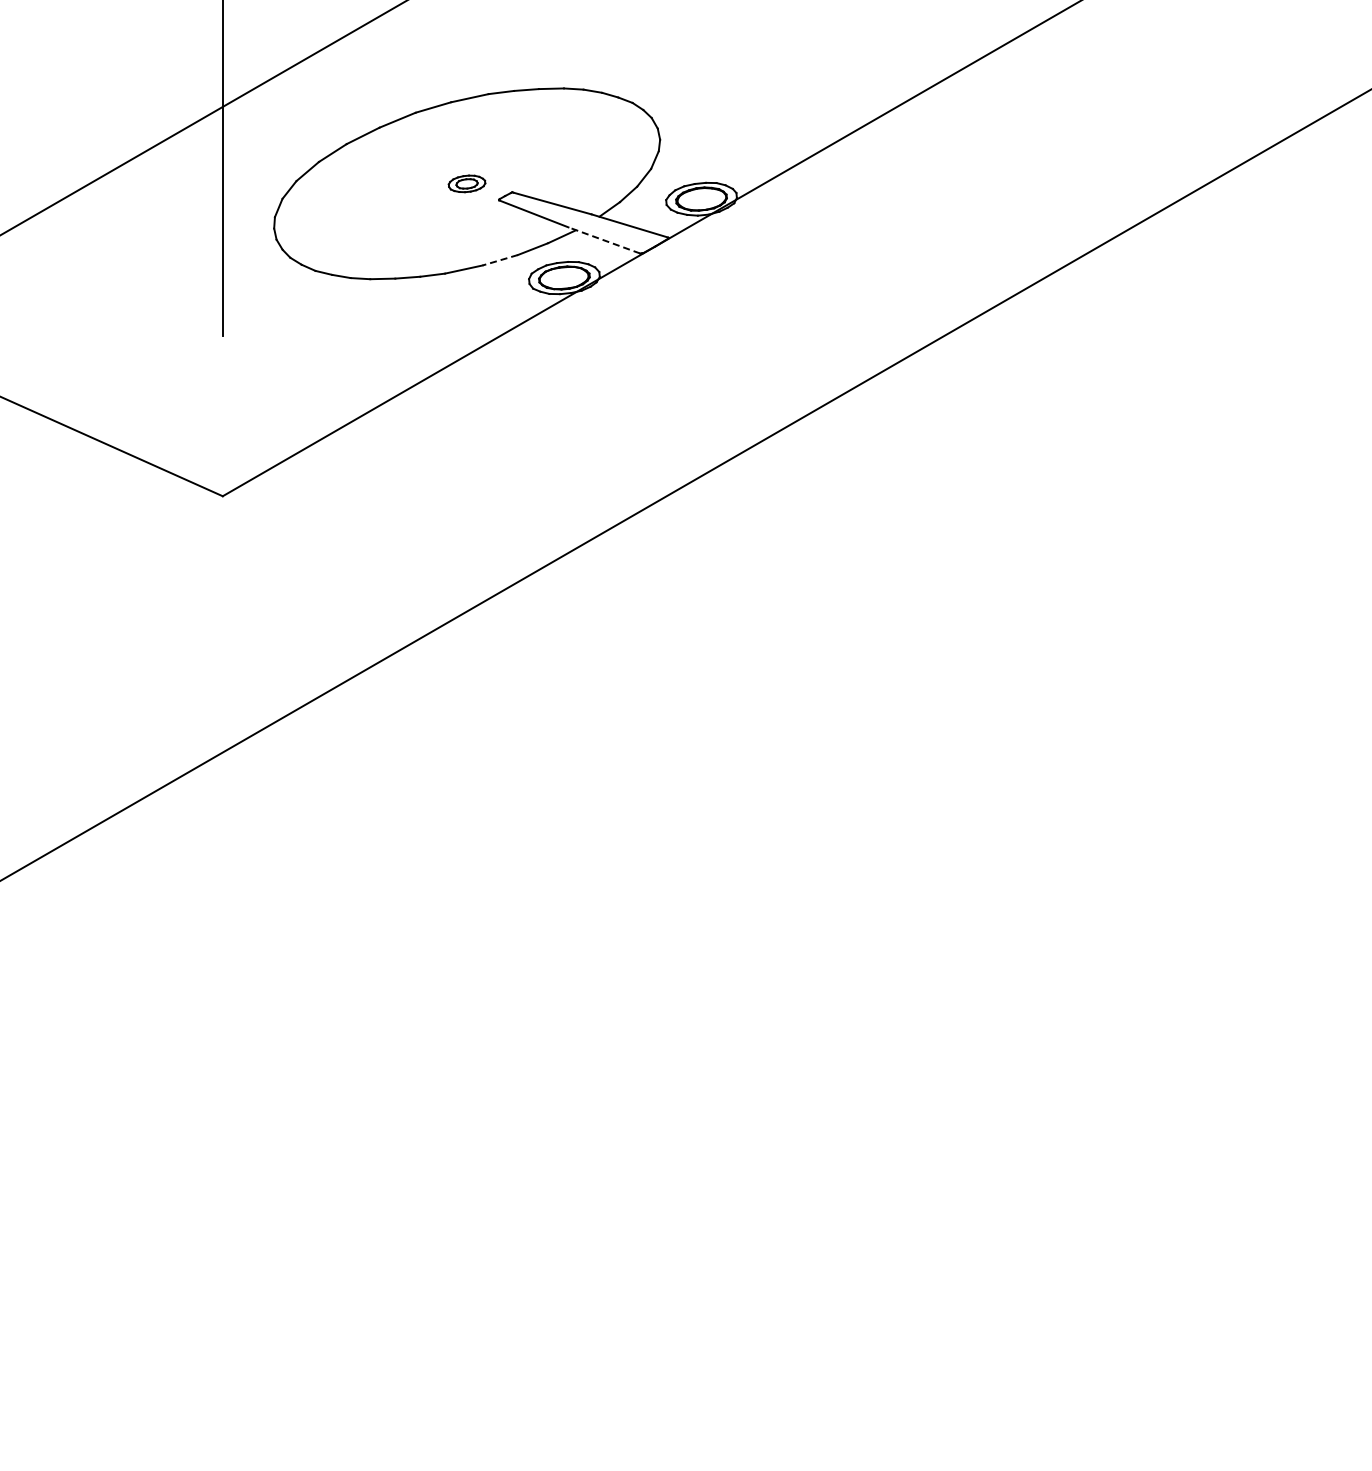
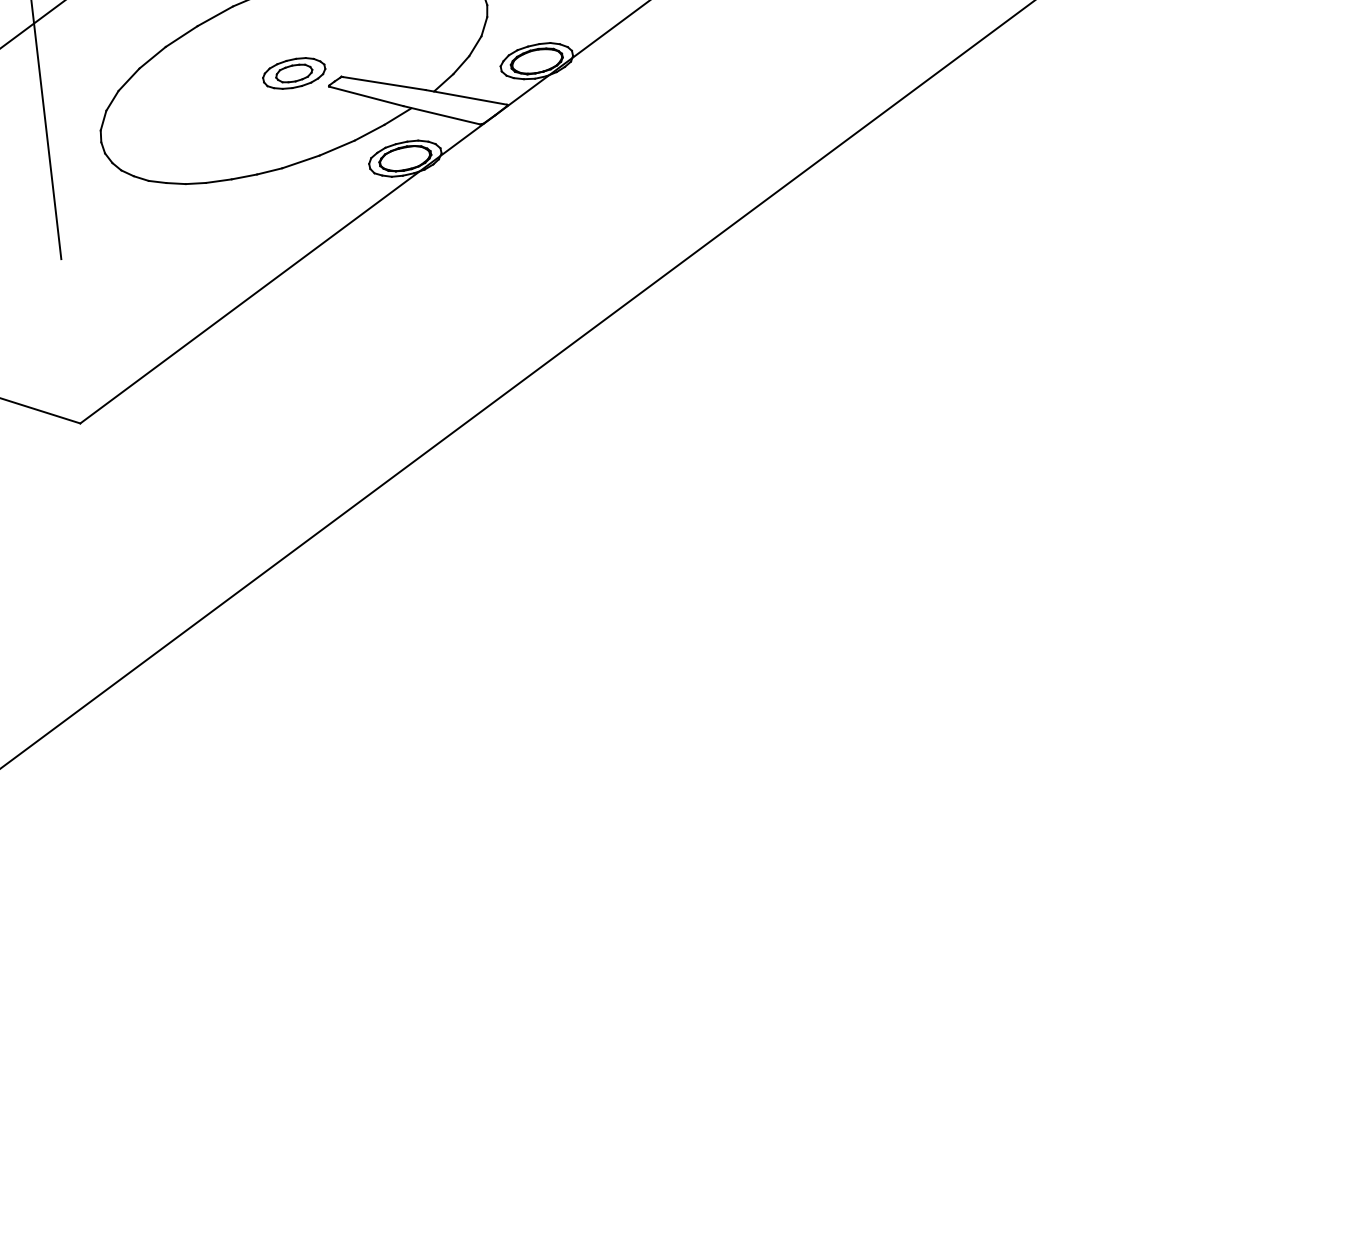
part: (466, 183) -> (293, 73), size x1.67
line: (603, 240) -> (441, 115), dashed -> solid
line: (499, 260) -> (336, 148), dashed -> solid

